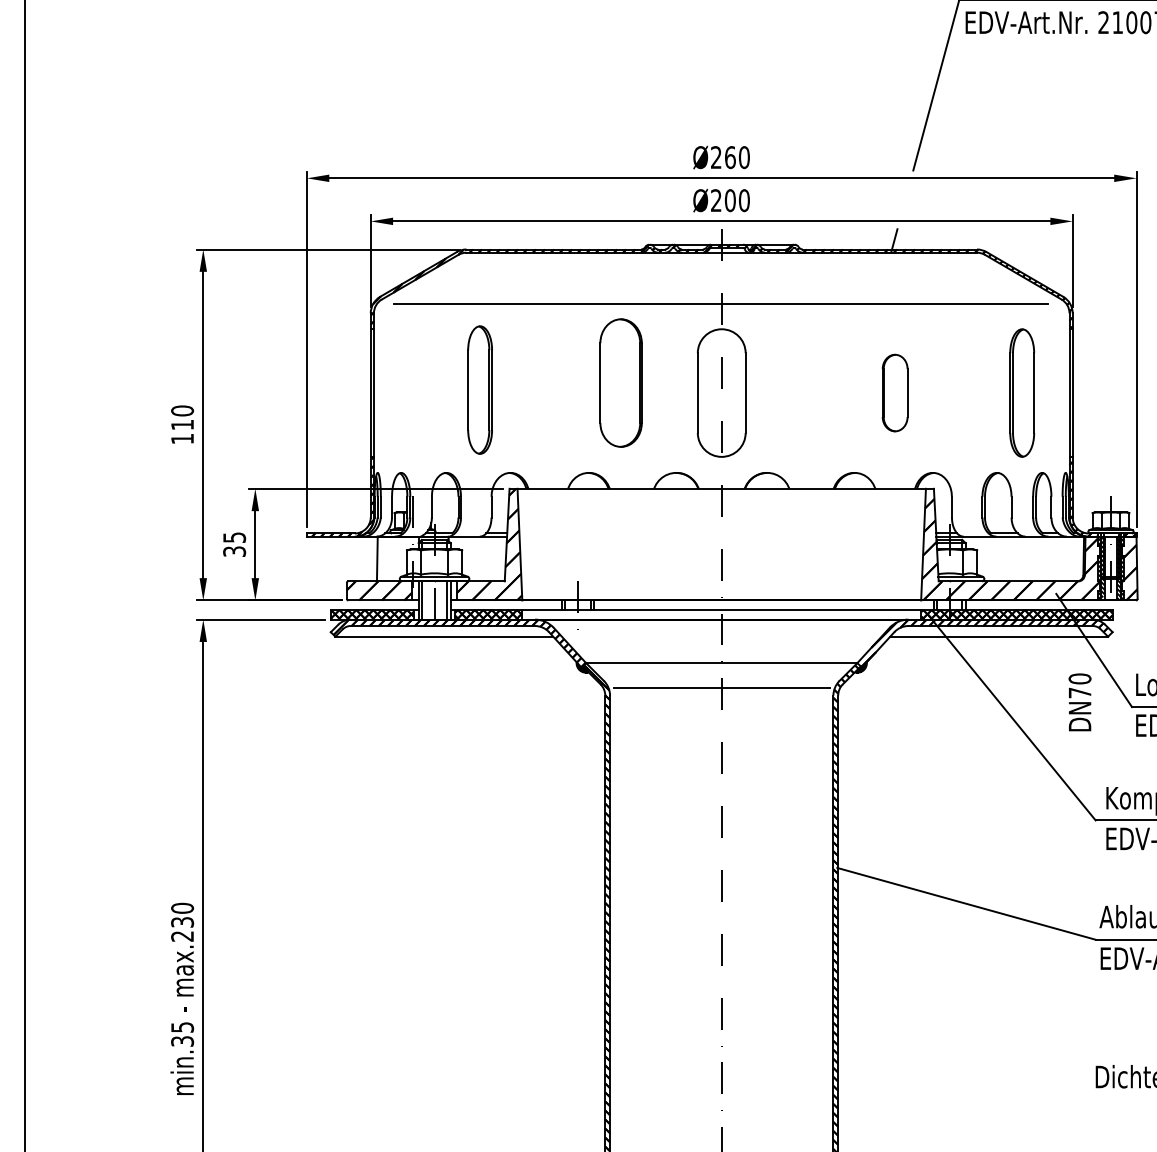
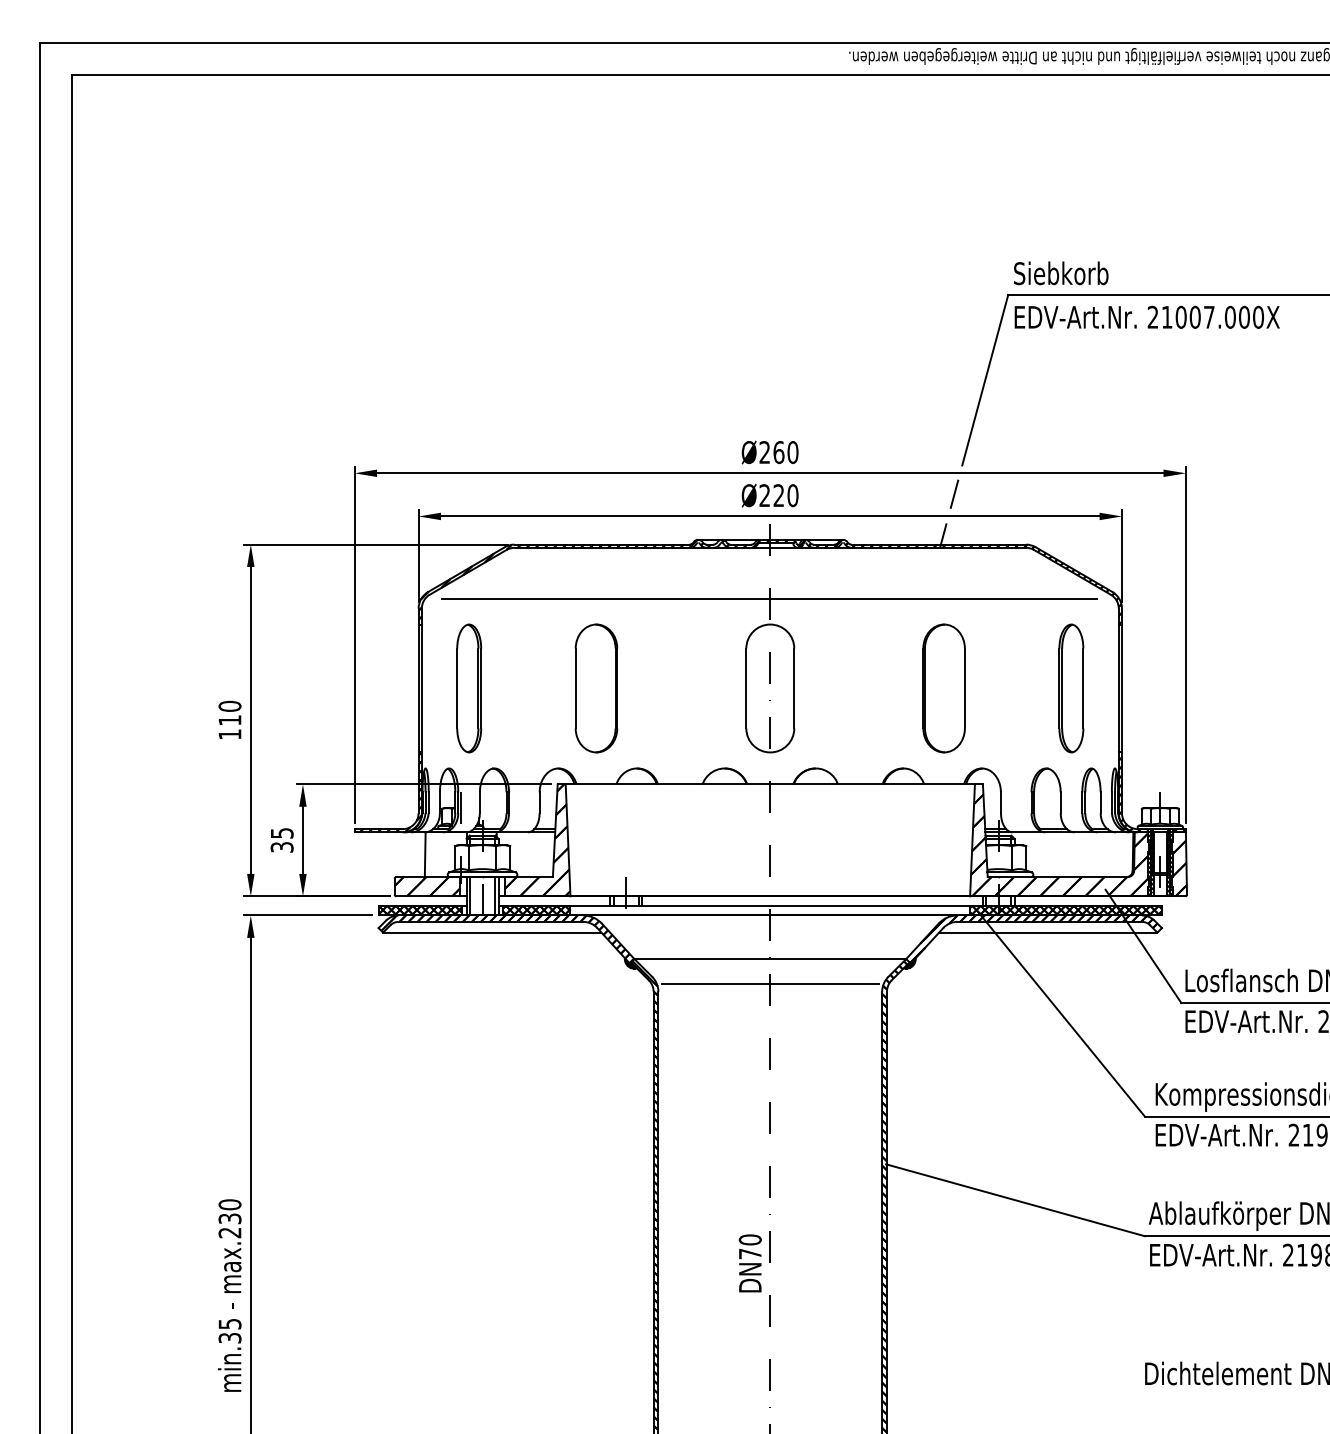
line: (905, 198) -> (954, 493), added
text: (729, 200) -> (778, 495), Ø200 -> Ø220
part: (621, 383) -> (596, 688), moved
part: (480, 390) -> (469, 688), moved
part: (894, 393) -> (943, 688), size x1.67
text: (1079, 702) -> (749, 1263), moved

